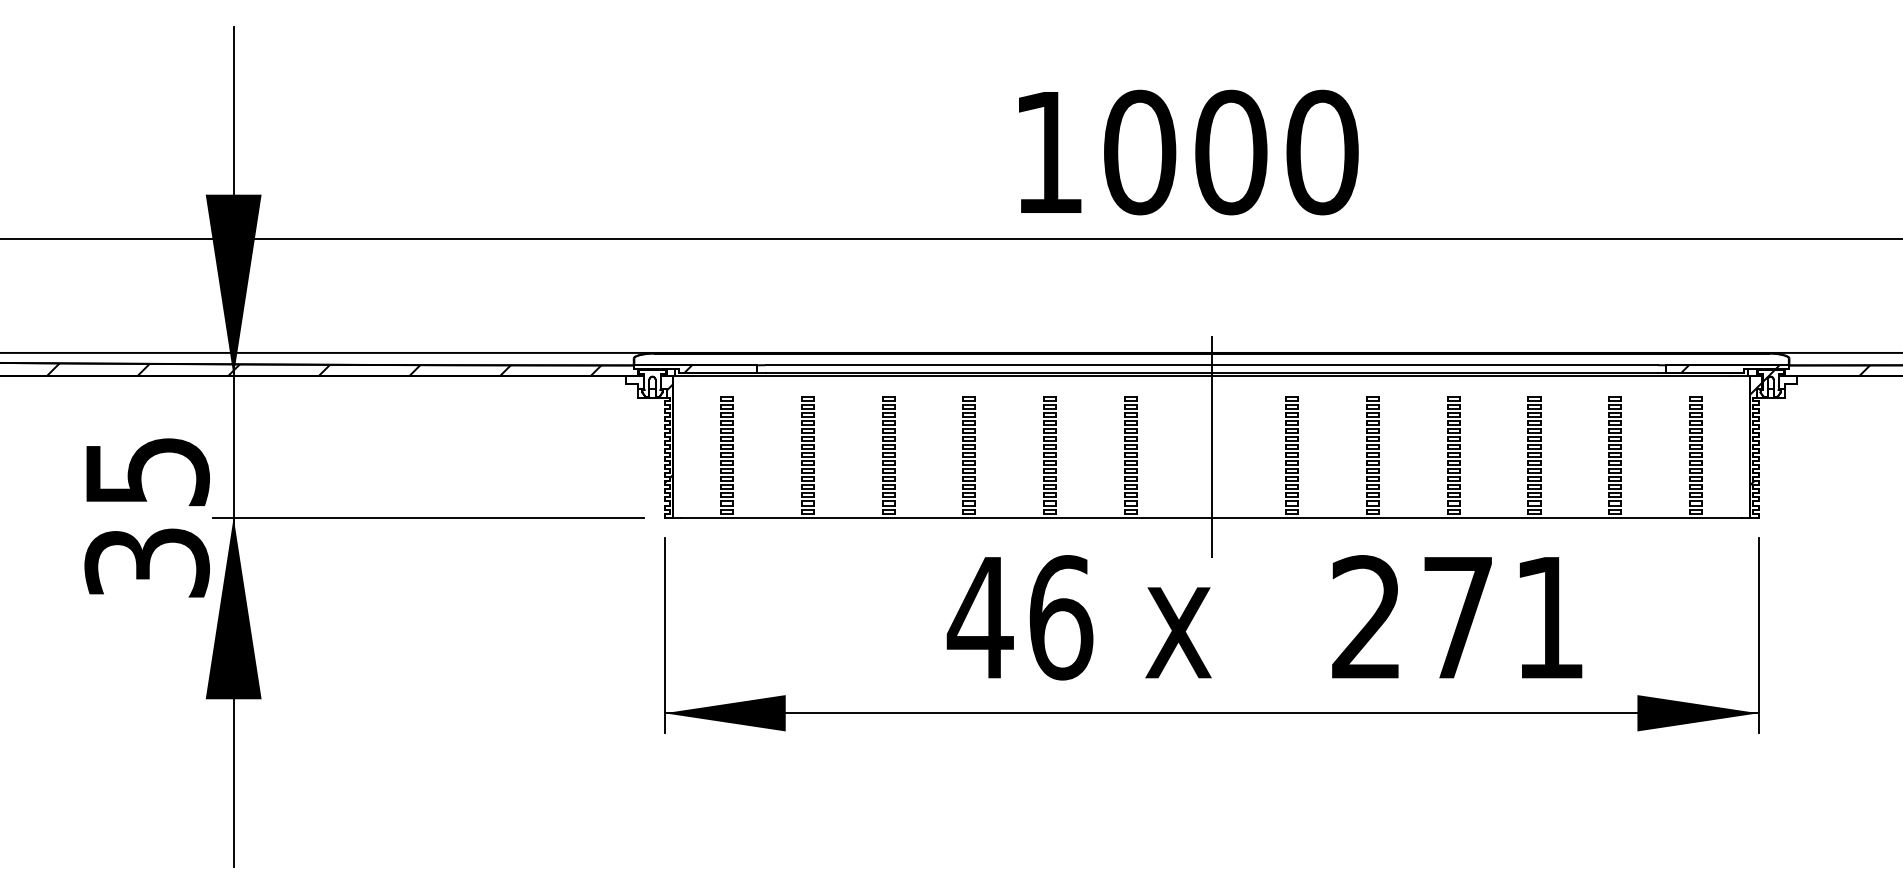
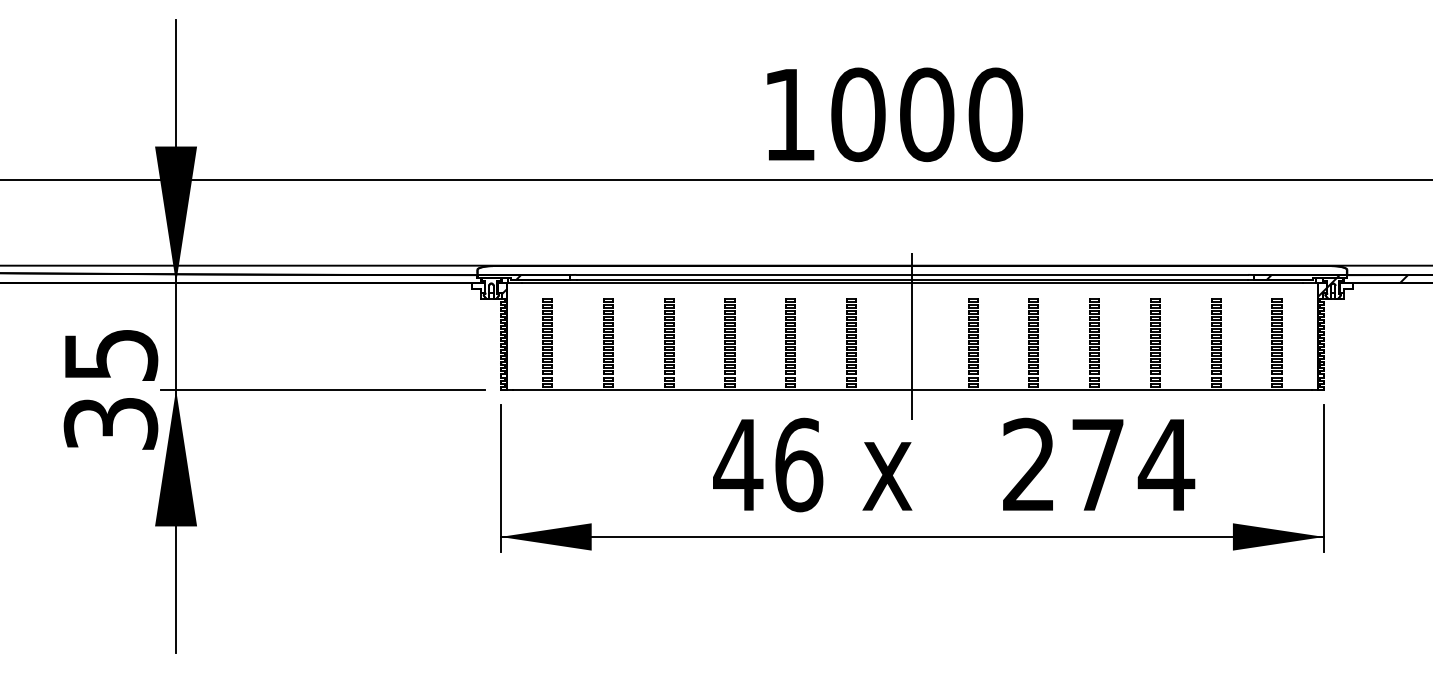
hatch: (323, 369) -> (243, 278), removed
text: (1549, 617) -> (1166, 464), 271 -> 274

